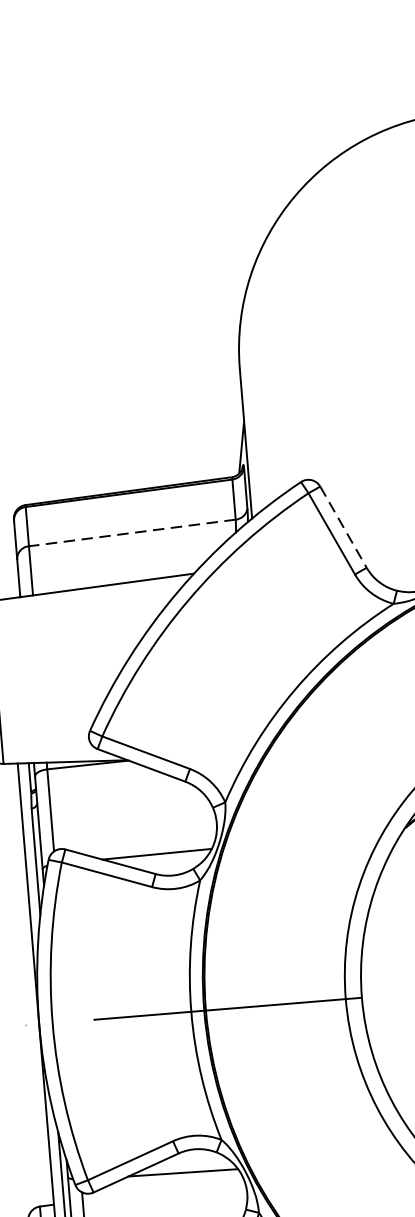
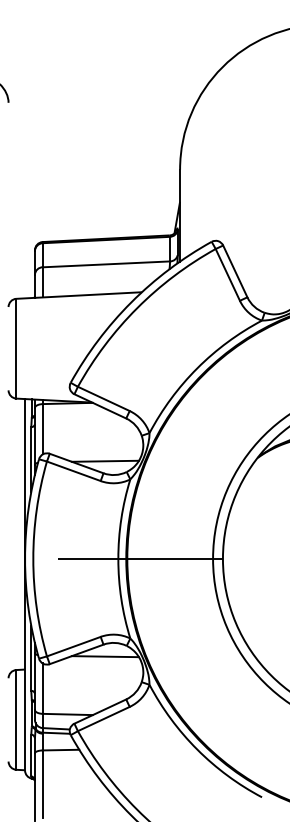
line: (343, 527) -> (235, 271), dashed -> solid
line: (132, 533) -> (106, 264), dashed -> solid

